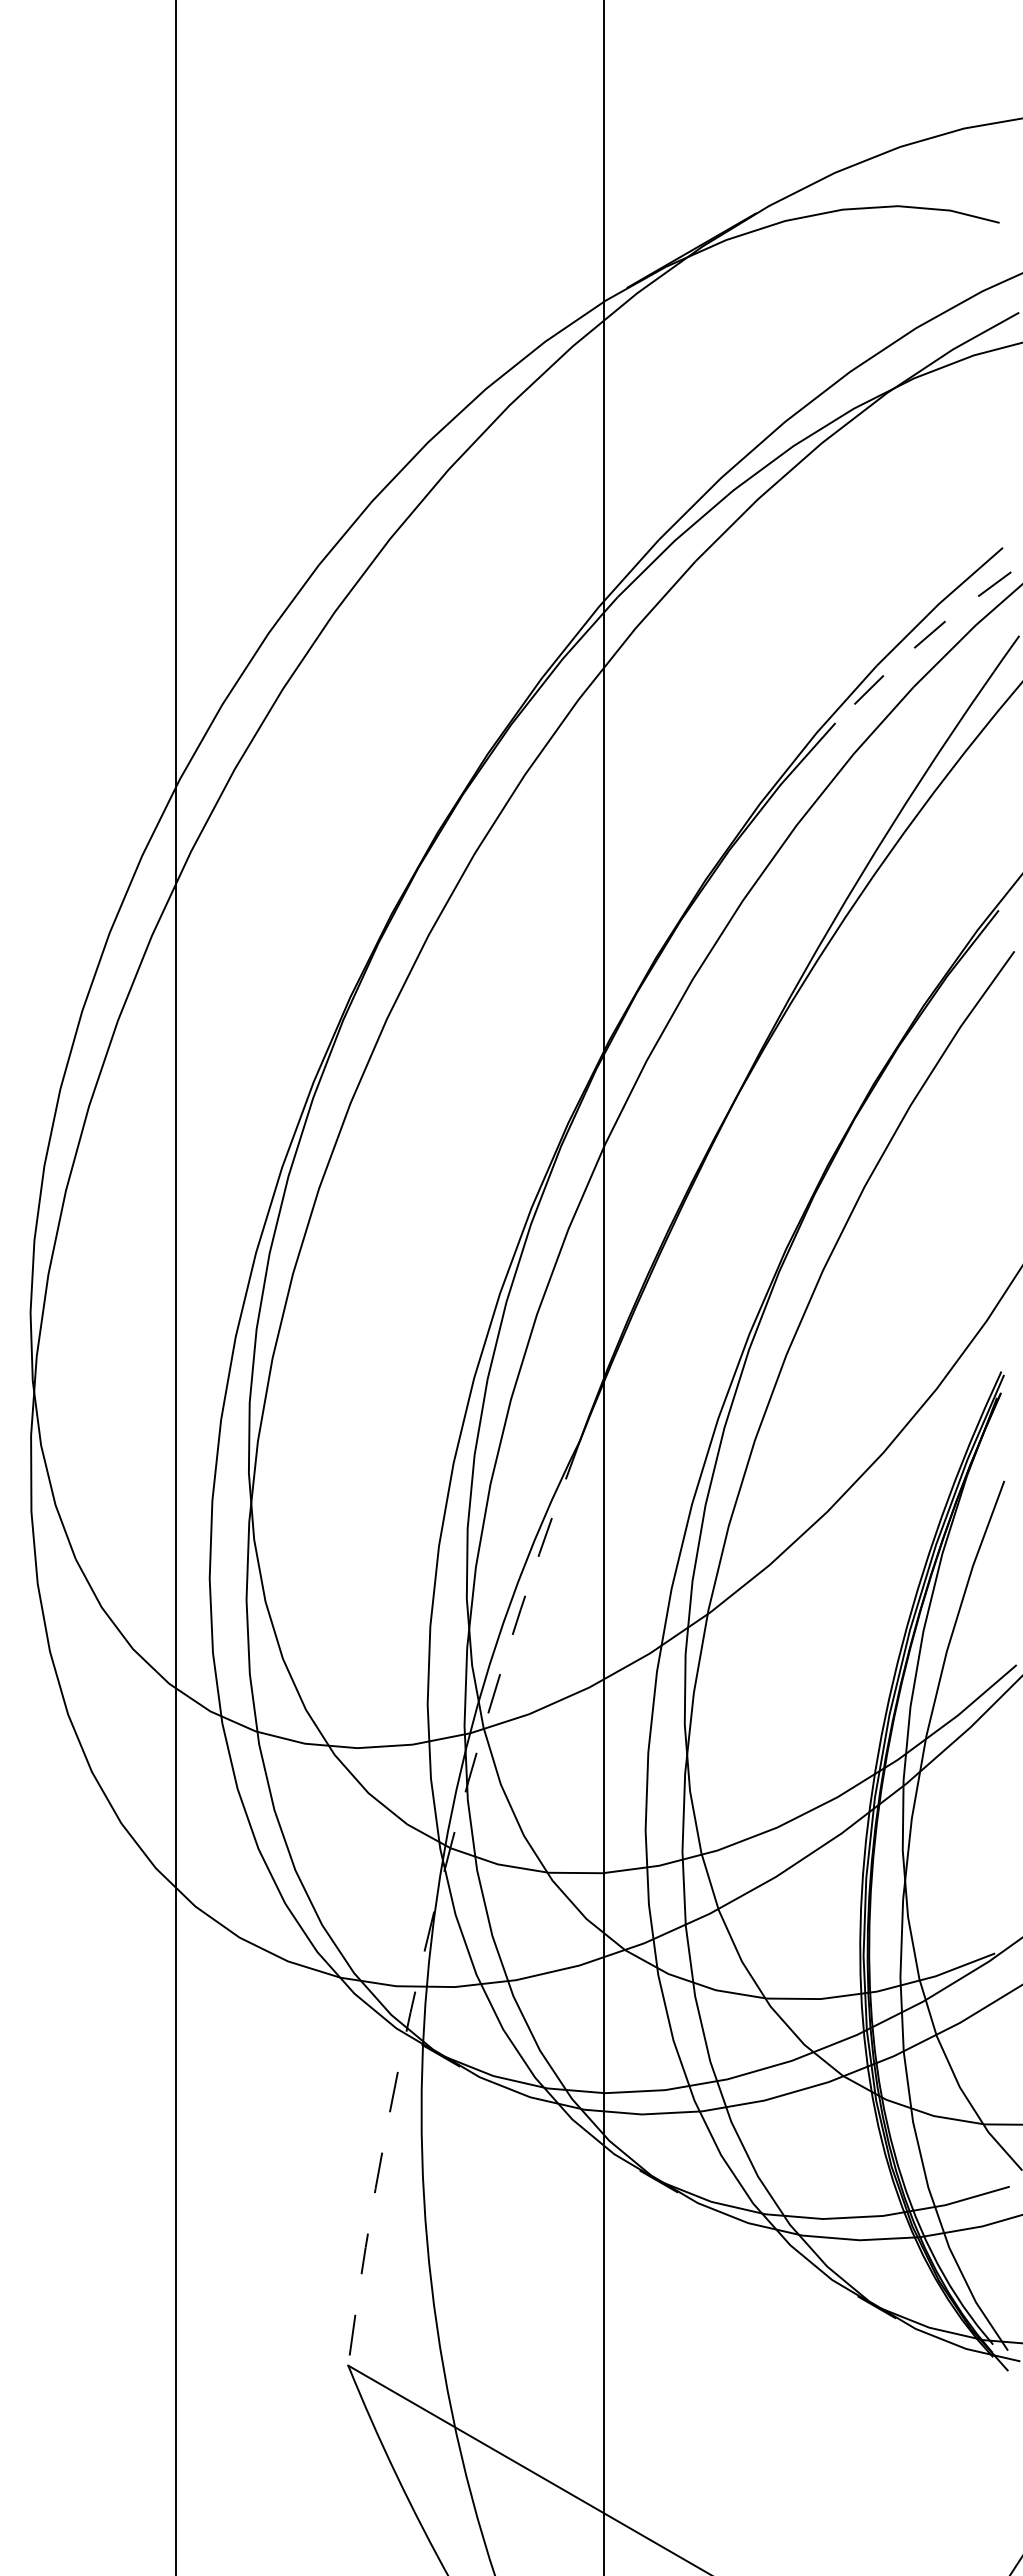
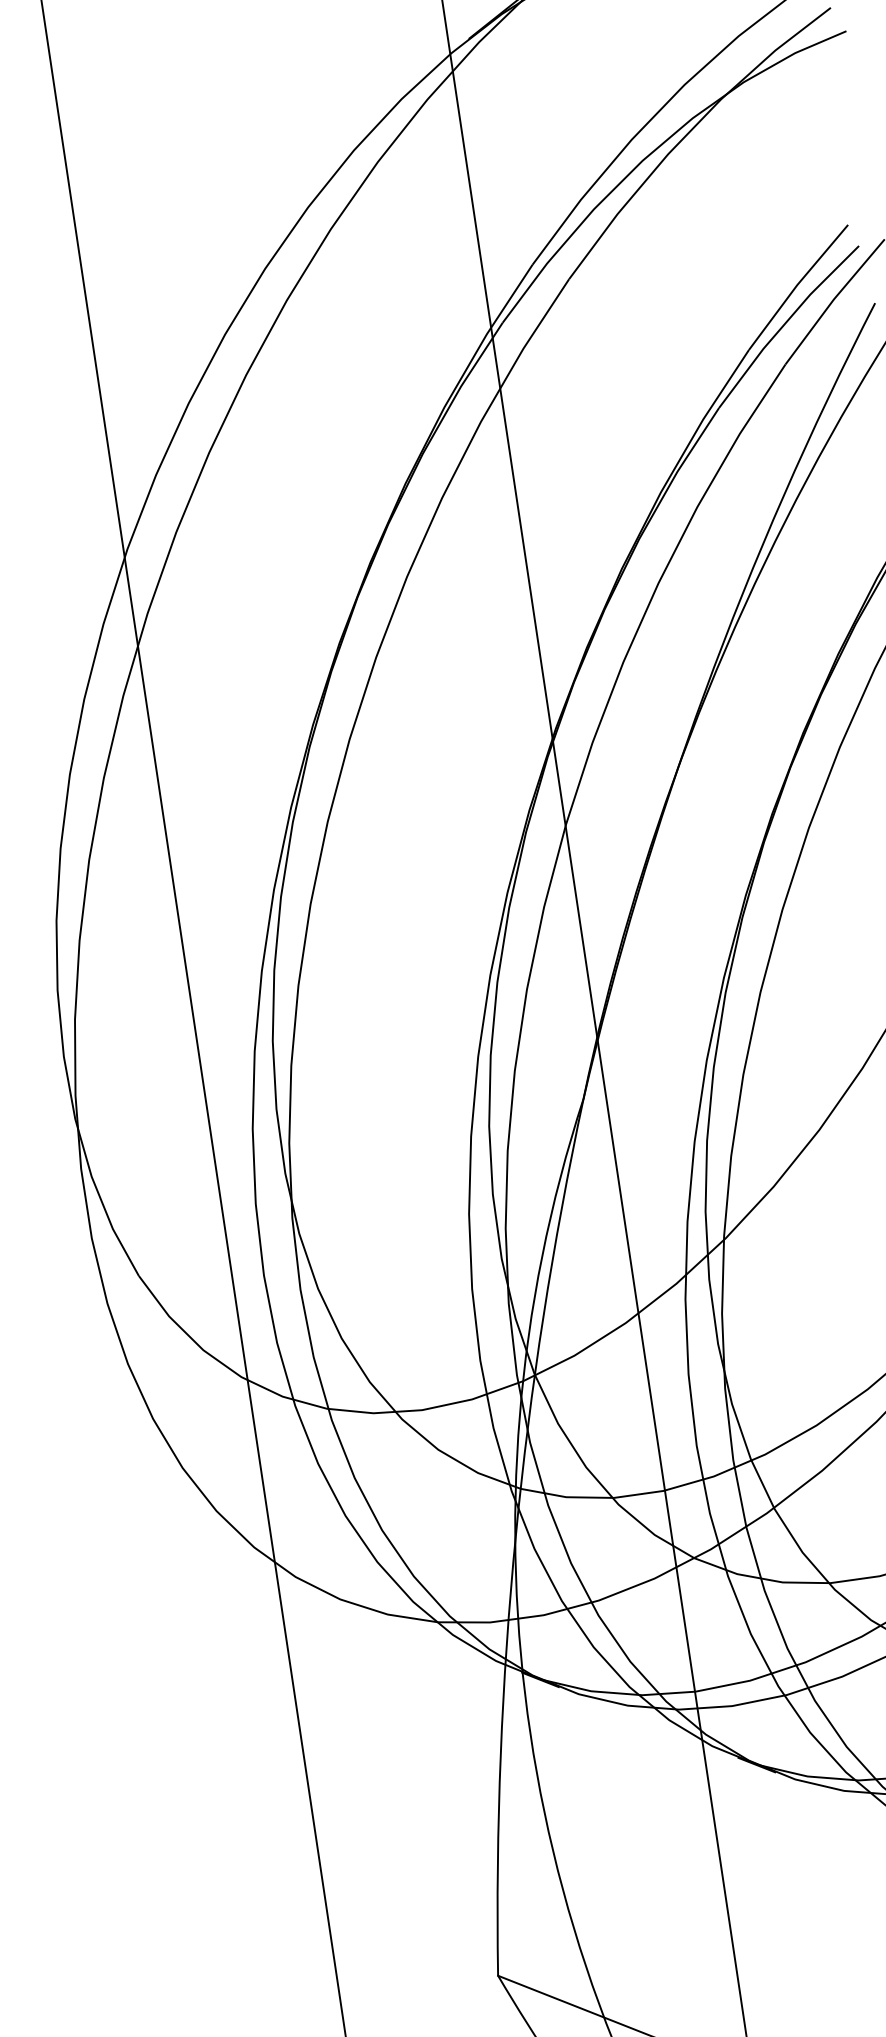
line: (919, 643) -> (784, 323), dashed -> solid
arc: (437, 1896) -> (515, 1534), dashed -> solid

